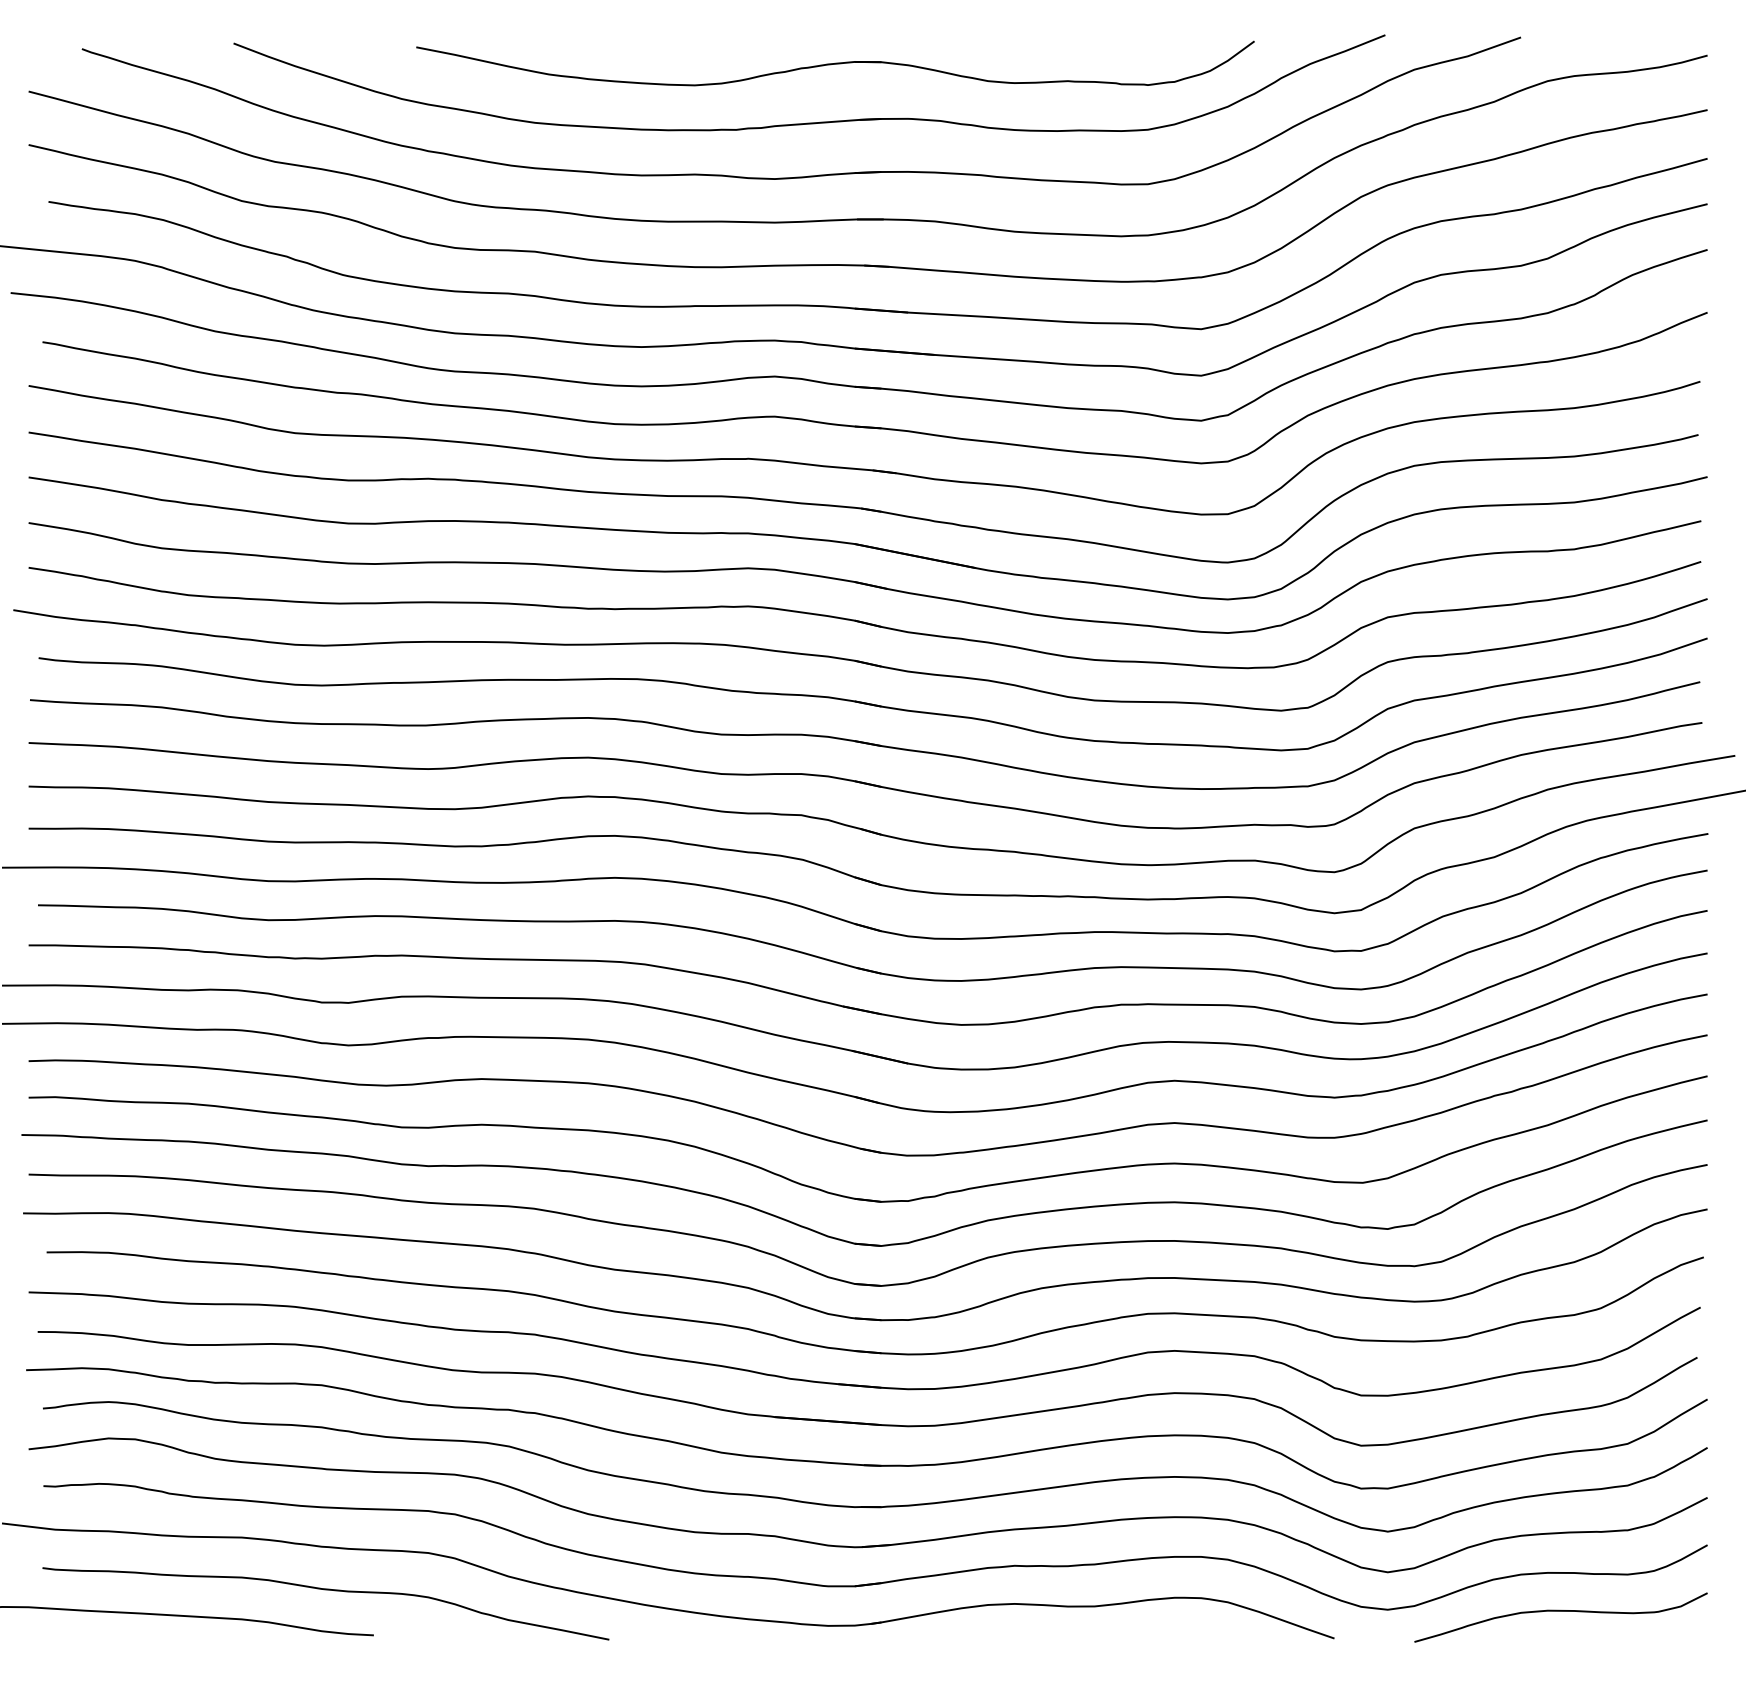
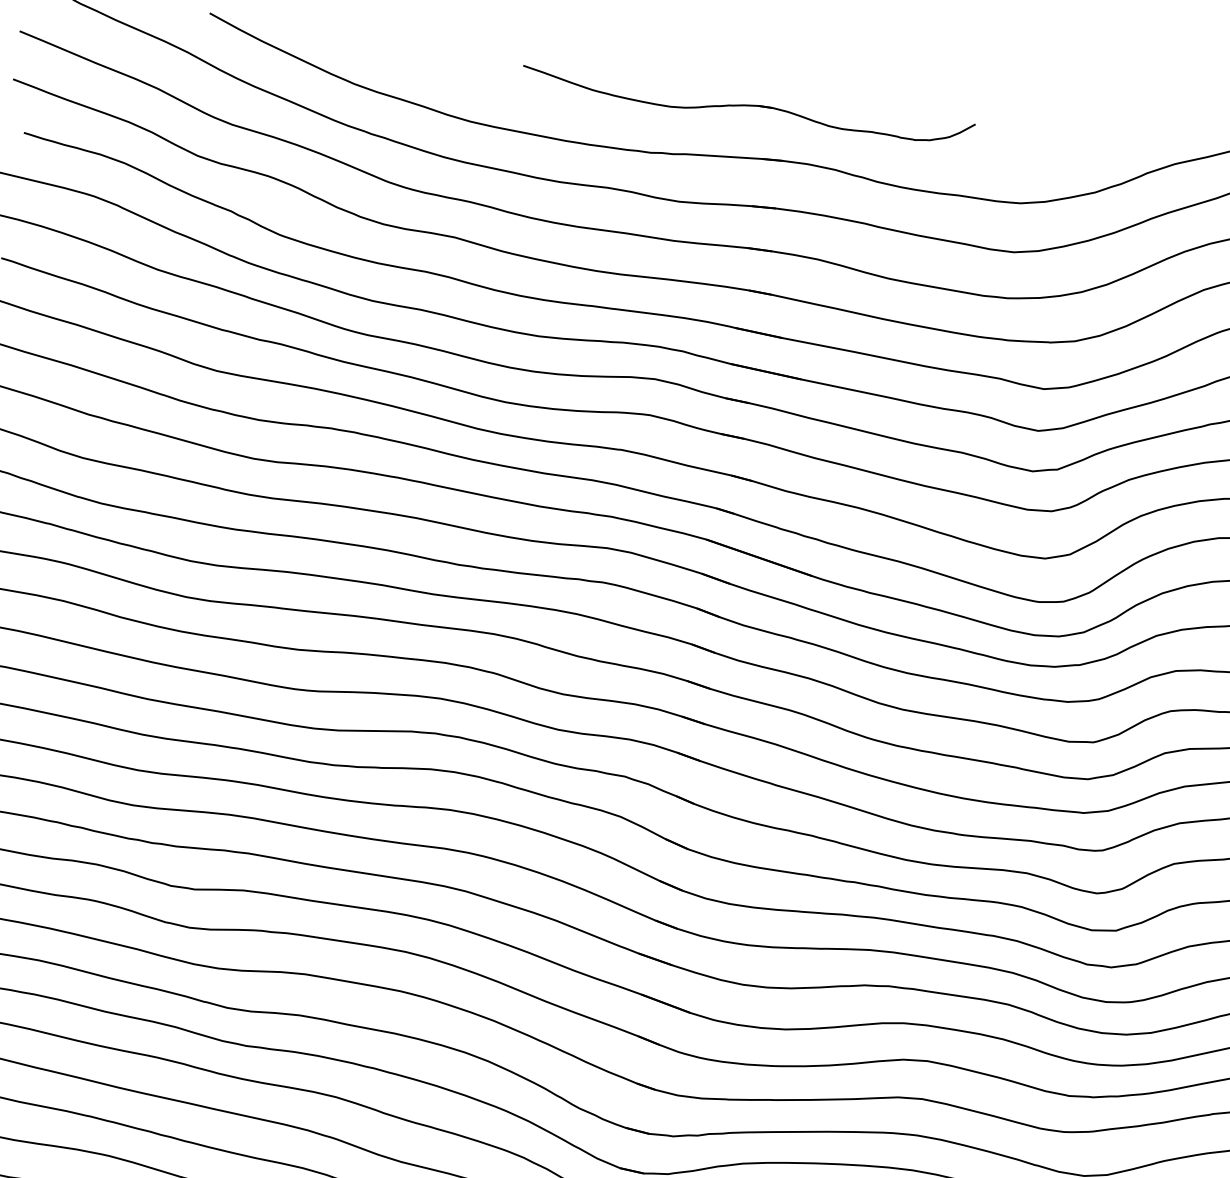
part: (835, 63) -> (748, 105), size x0.6

